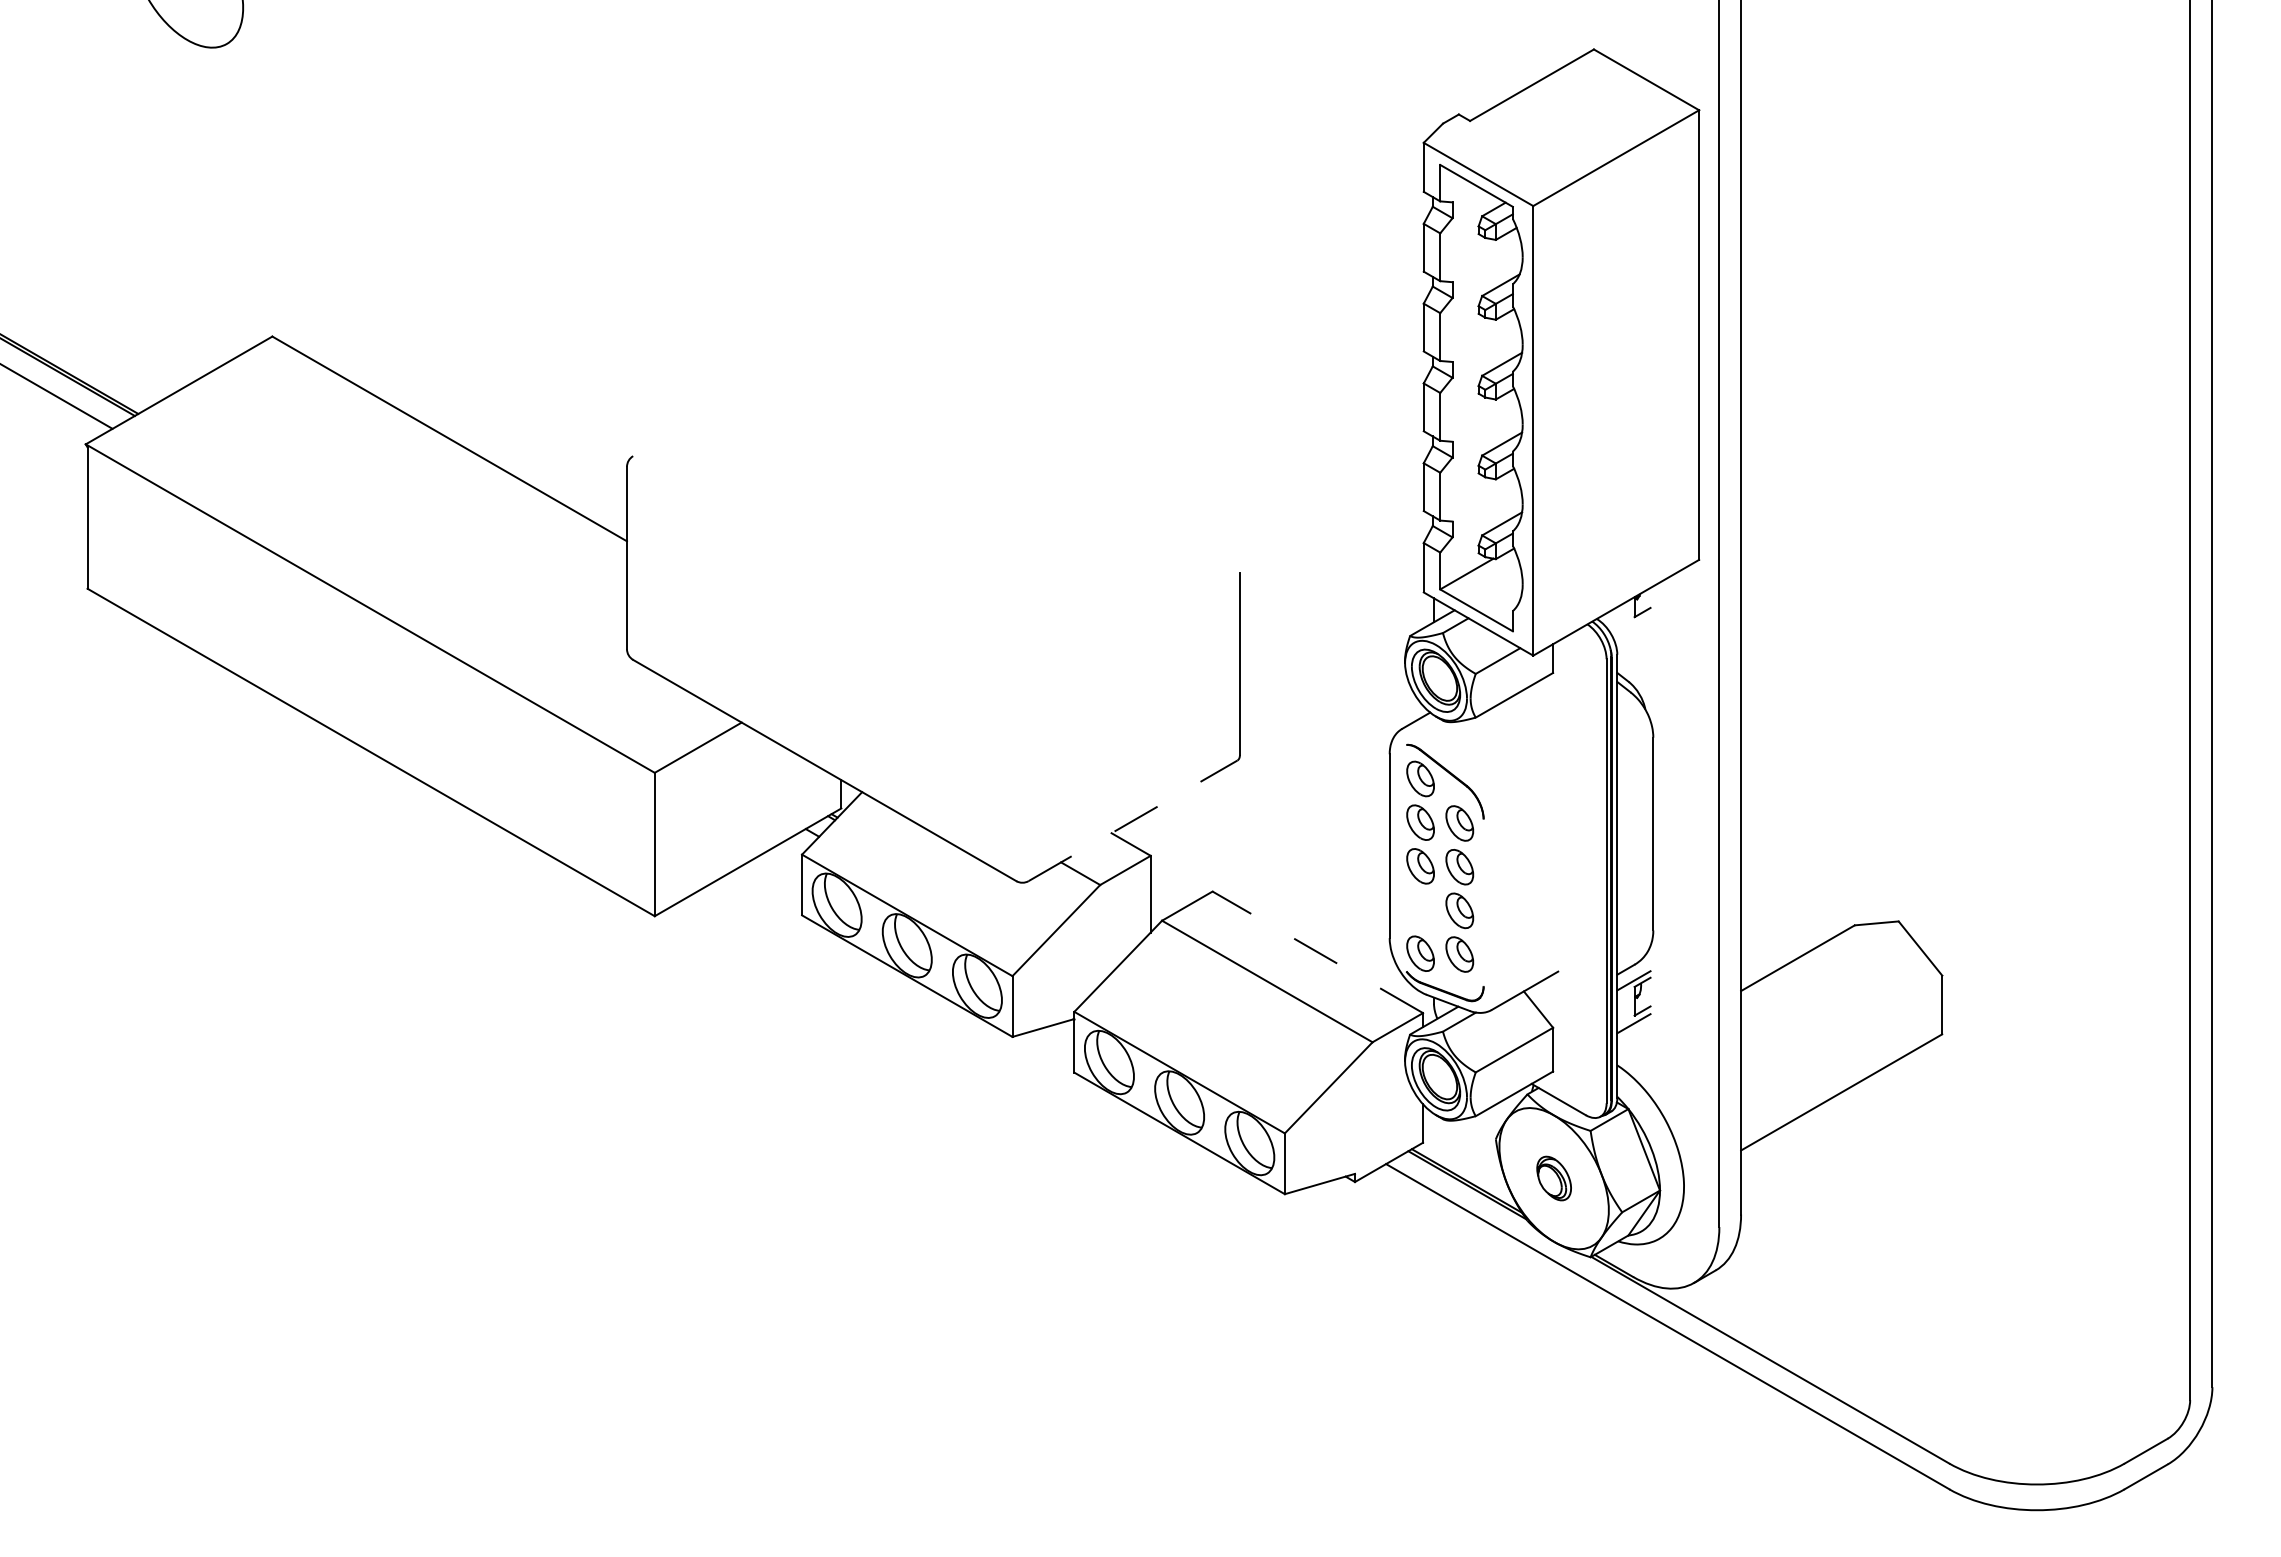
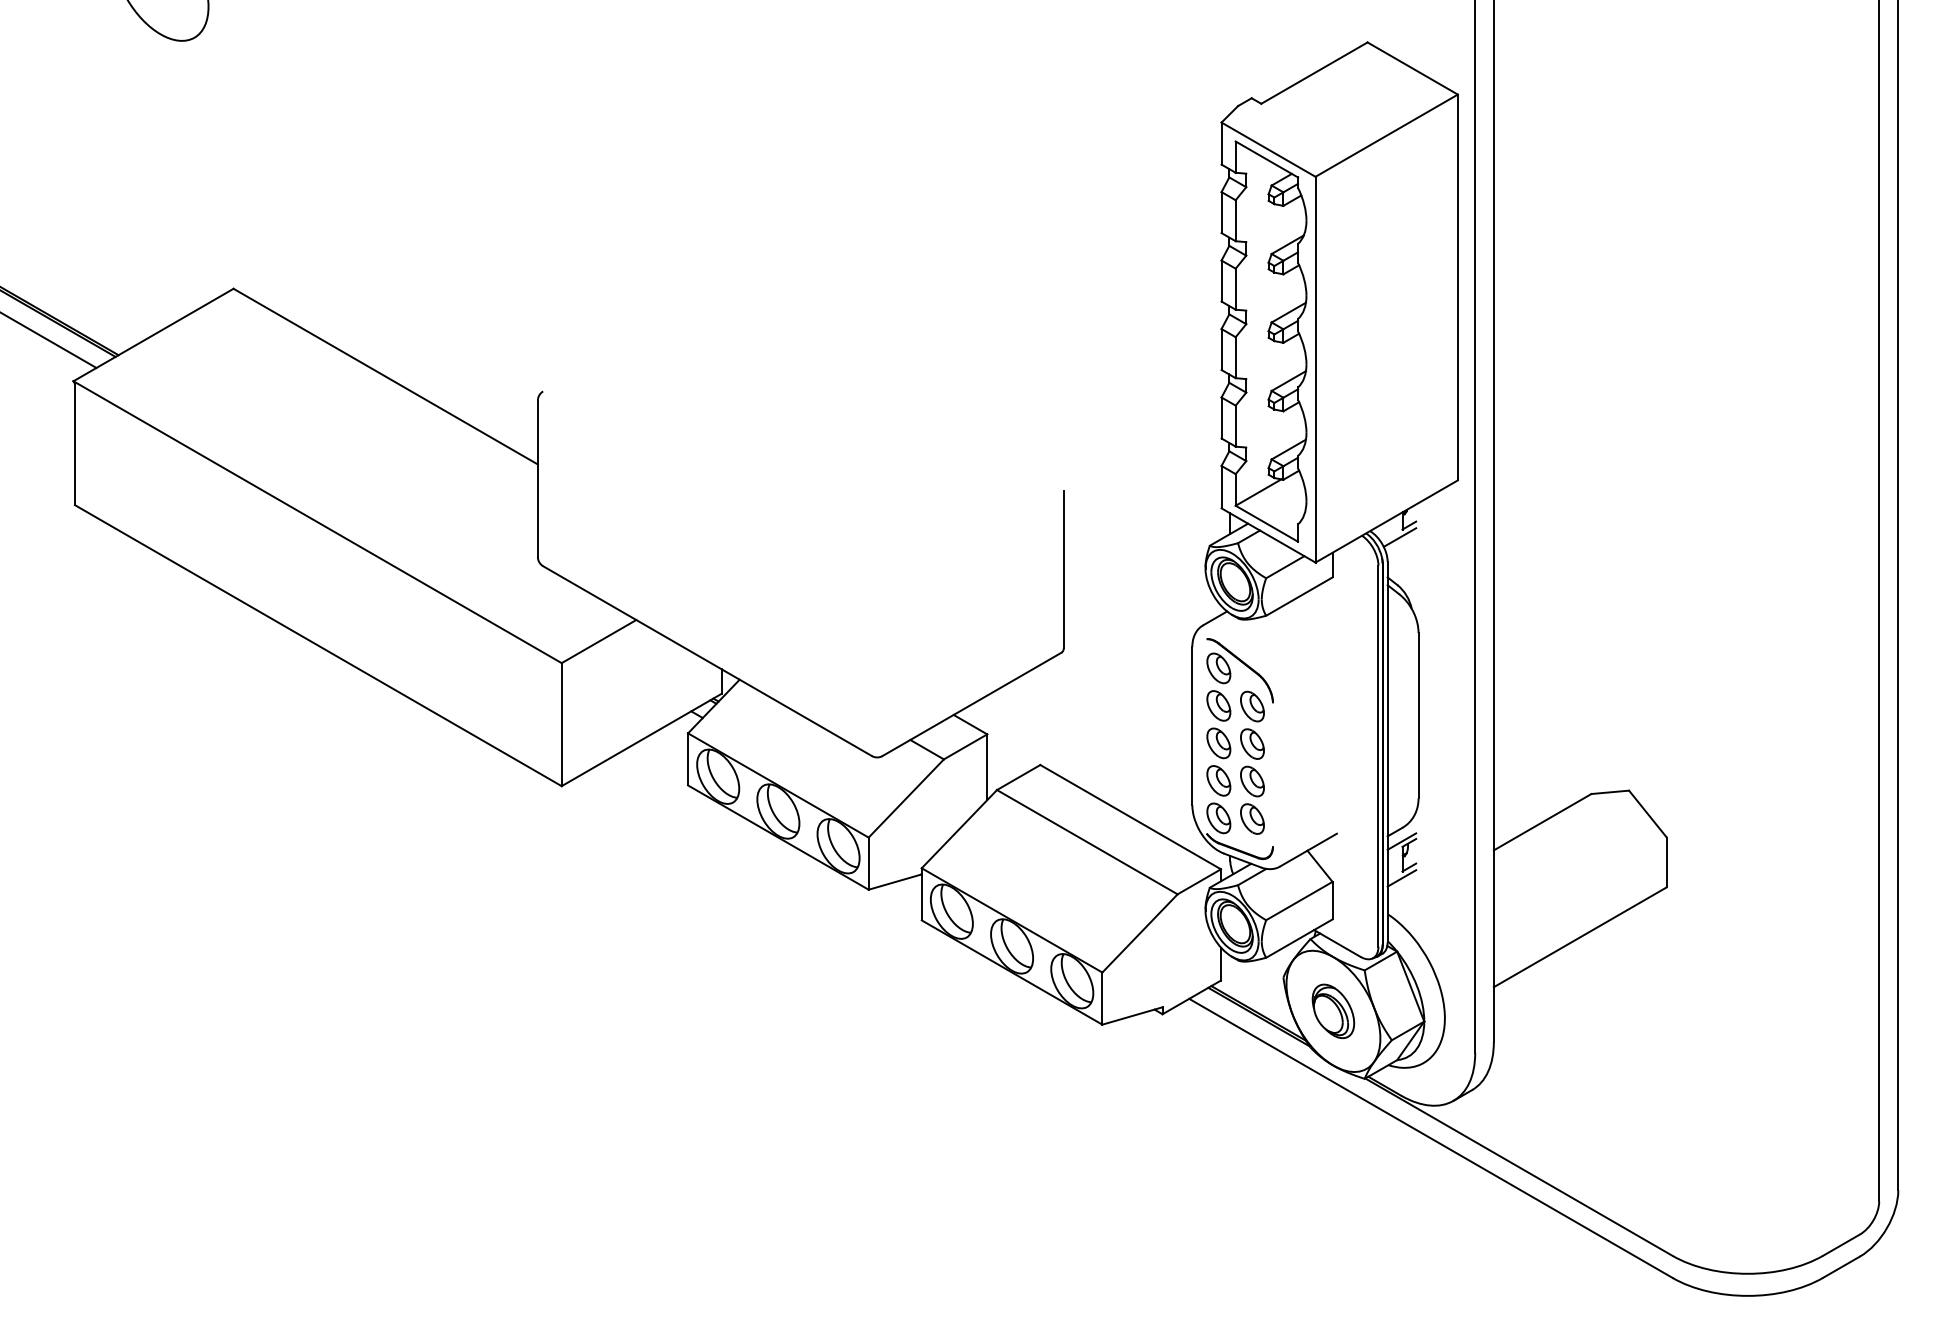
line: (1631, 626) -> (1399, 537), added
line: (1133, 821) -> (972, 704), dashed -> solid
part: (1420, 909) -> (1218, 780), added
line: (1317, 951) -> (1130, 816), dashed -> solid
part: (1554, 1177) -> (1333, 1010), size x1.43

